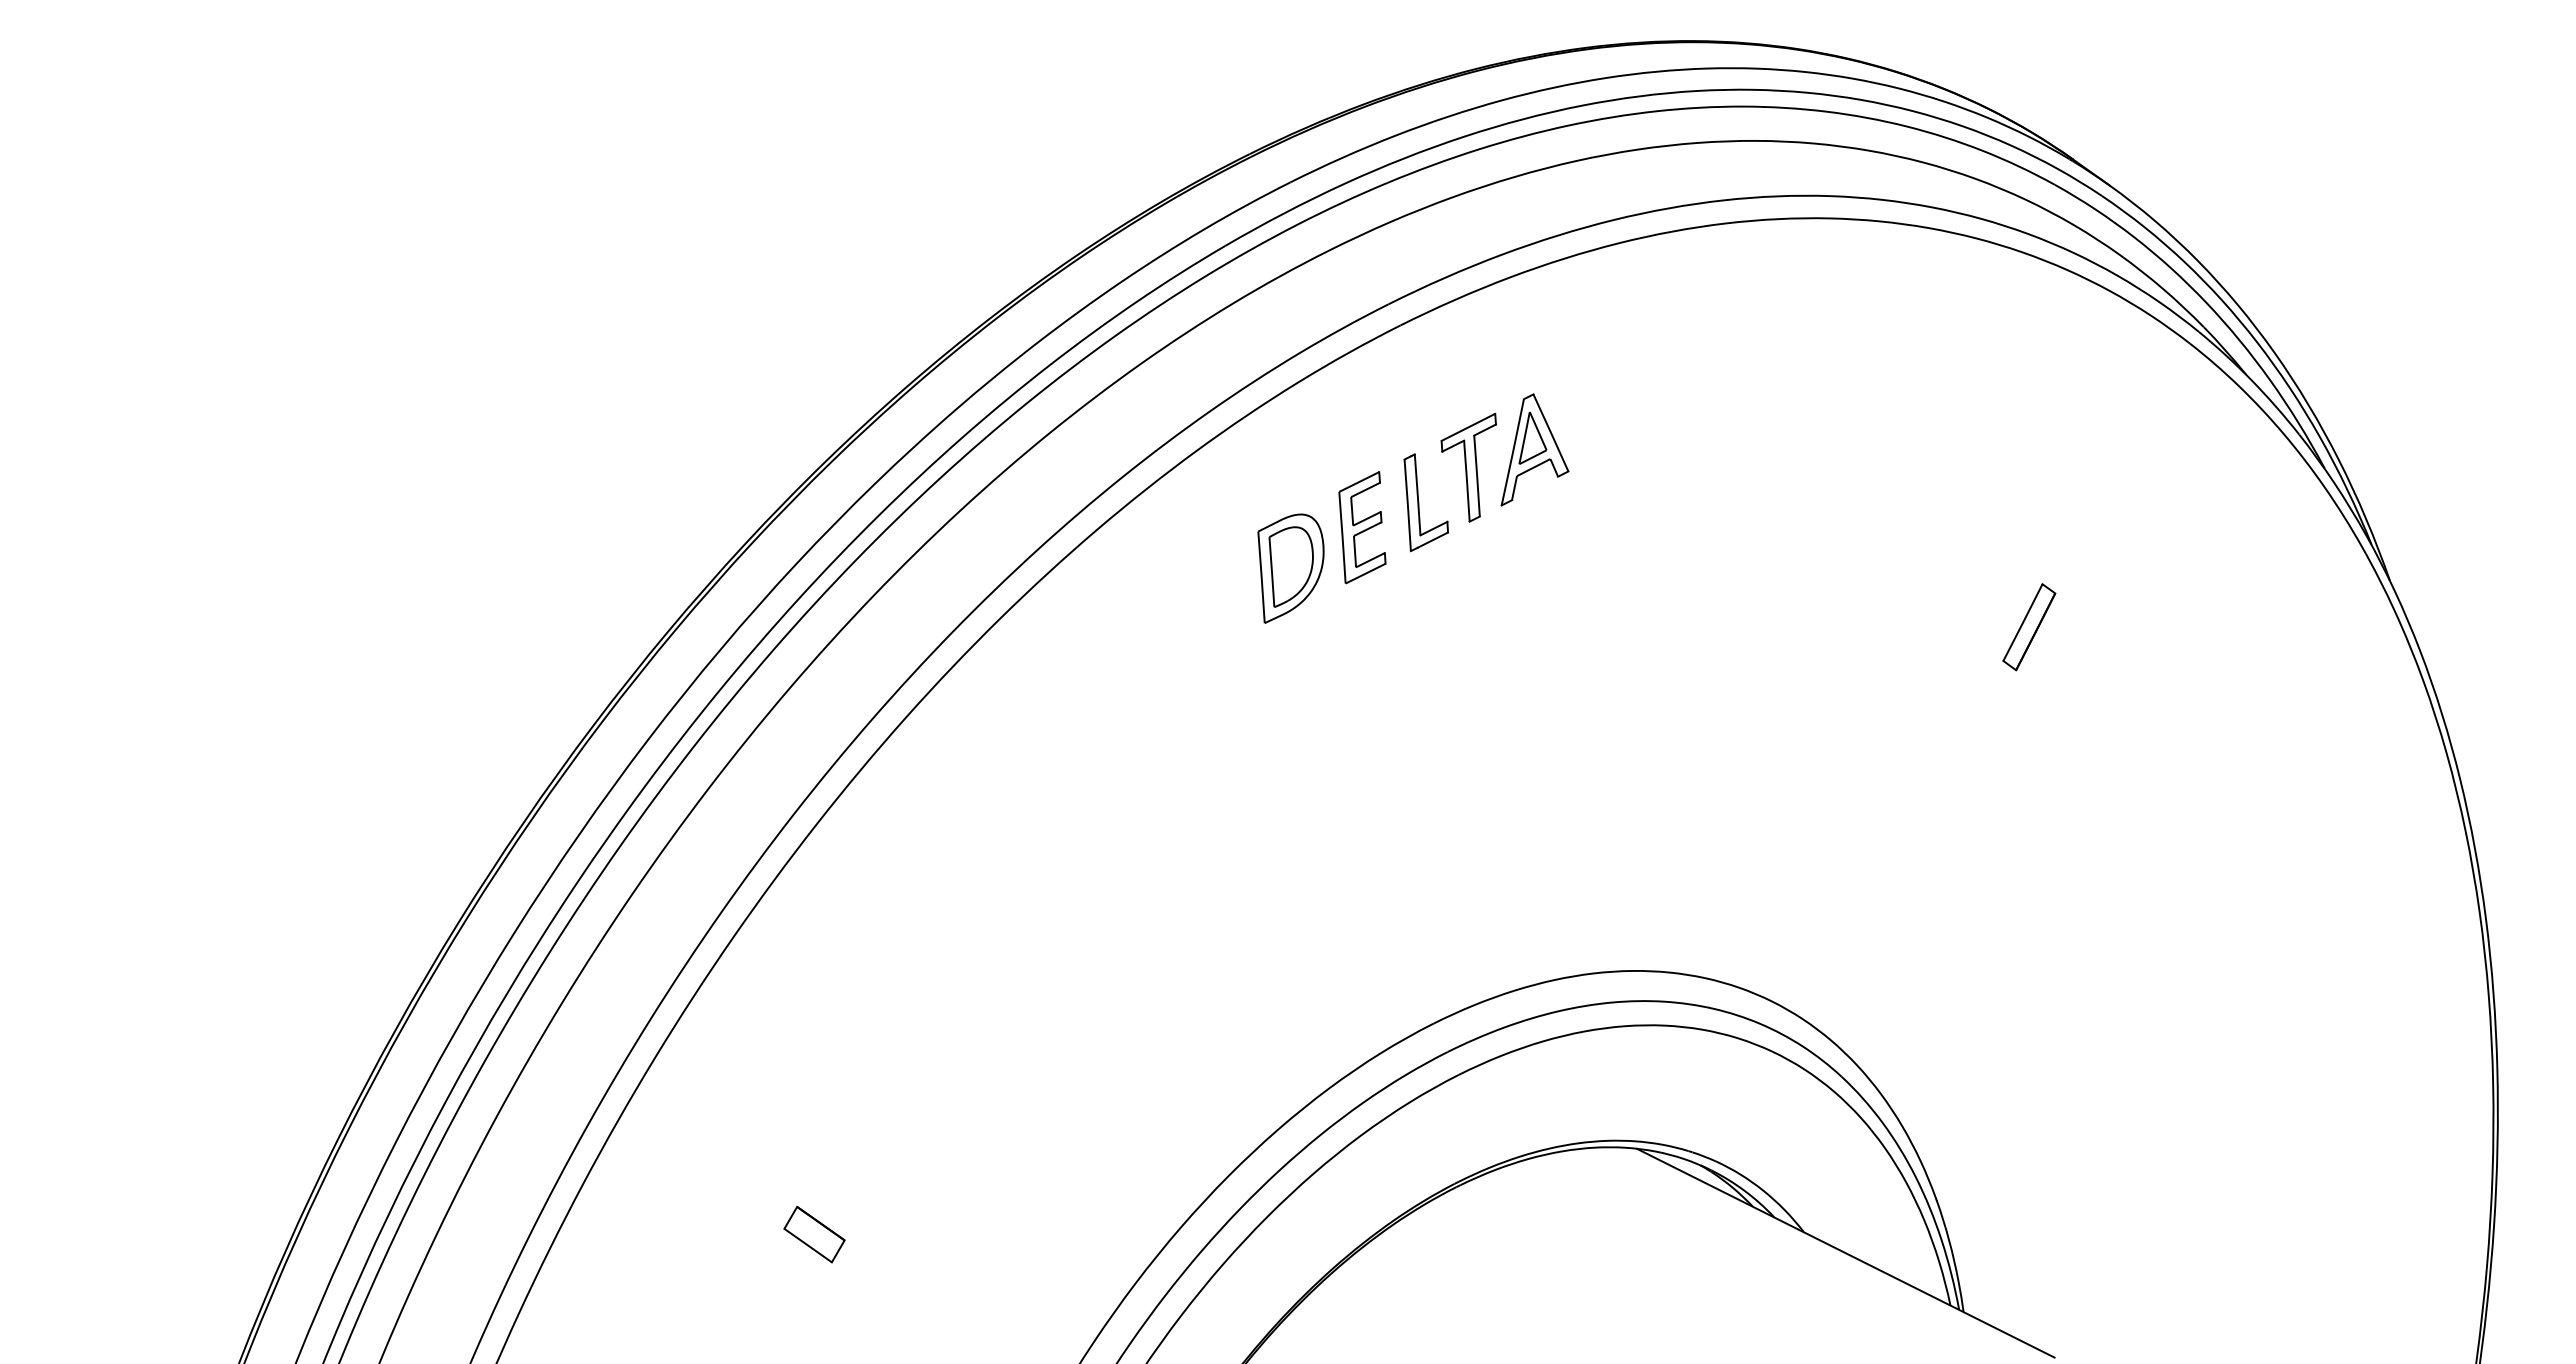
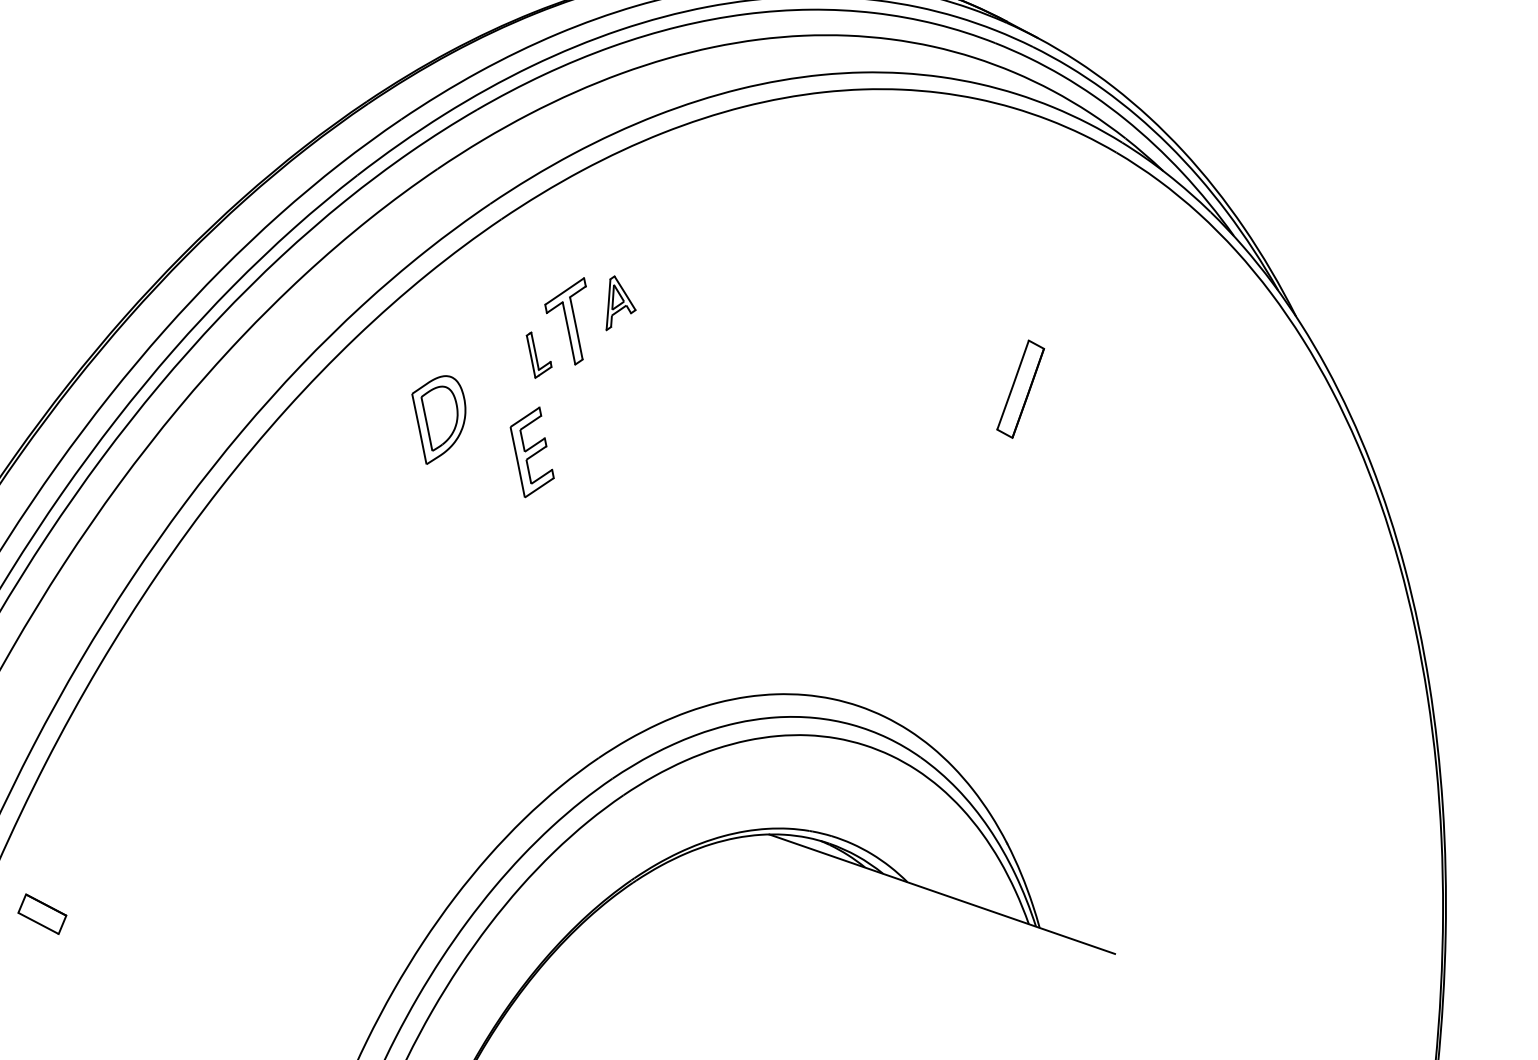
part: (1534, 449) -> (618, 301), size x0.6
part: (1425, 502) -> (539, 354), size x0.6
part: (1362, 527) -> (532, 452), moved
part: (2029, 627) -> (1020, 389), size x1.4
part: (814, 1234) -> (42, 914), moved

